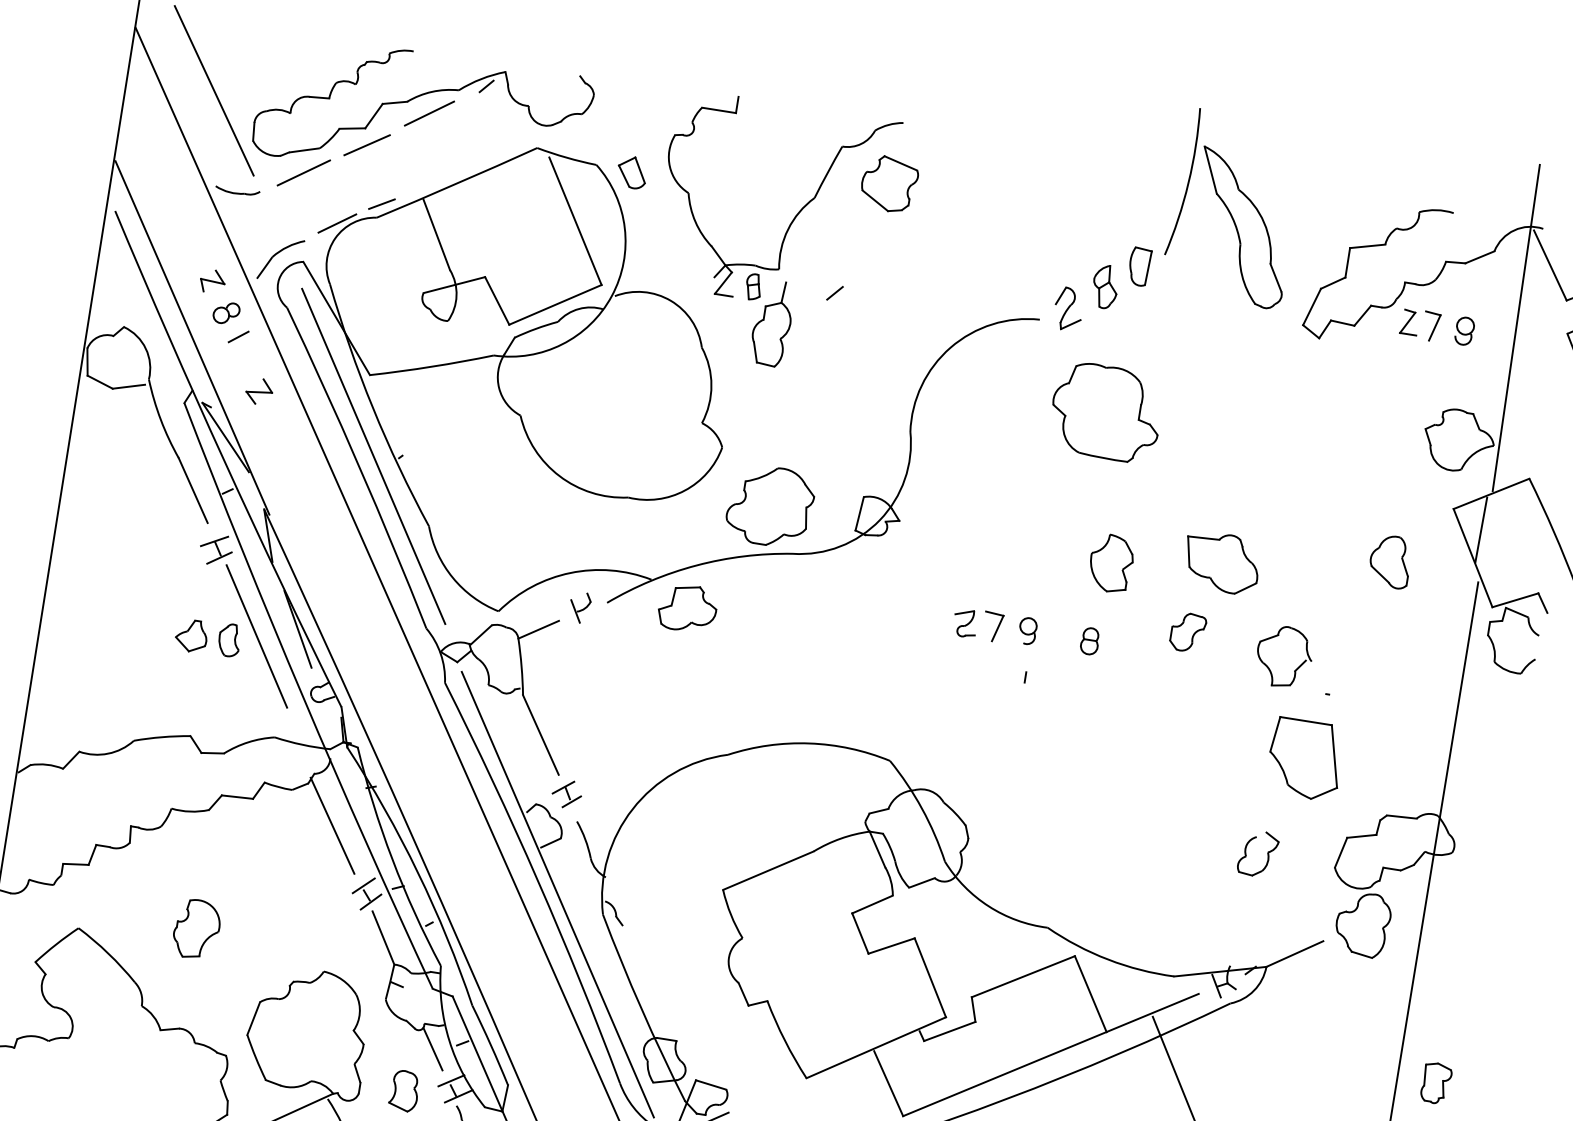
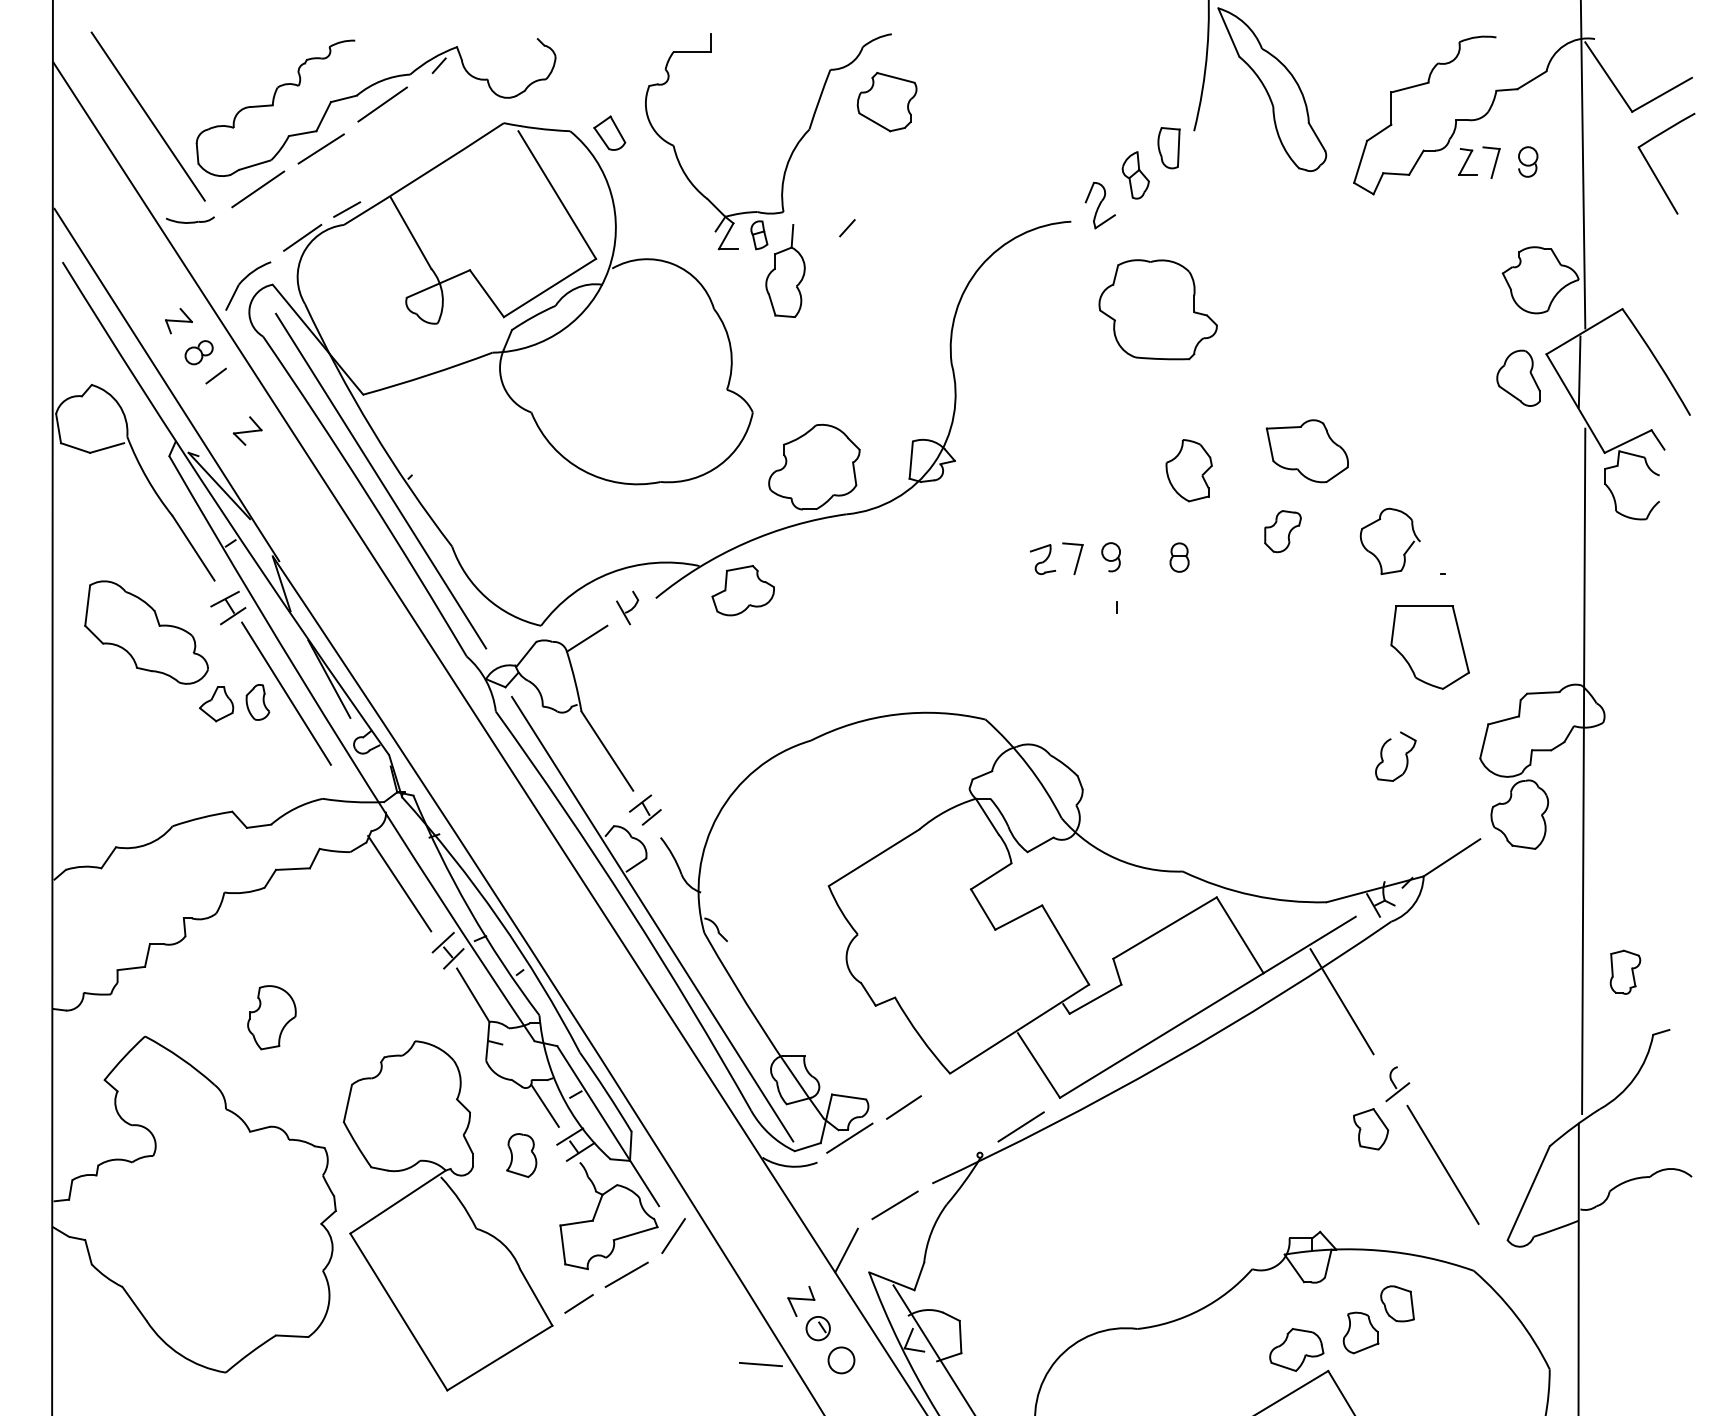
part: (138, 560) -> (146, 632), added
part: (1390, 560) -> (1518, 377), moved
line: (759, 1102) -> (903, 1107), added

